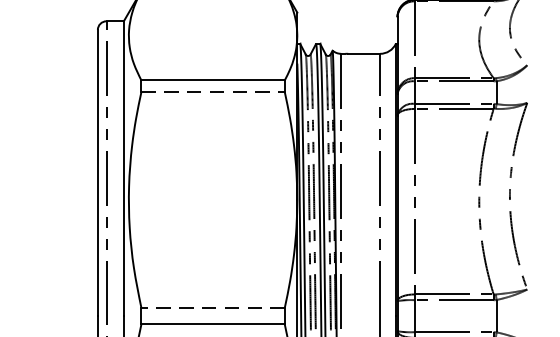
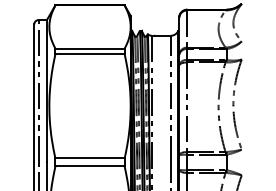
line: (214, 92) -> (90, 54), dashed -> solid
line: (214, 307) -> (90, 158), dashed -> solid

